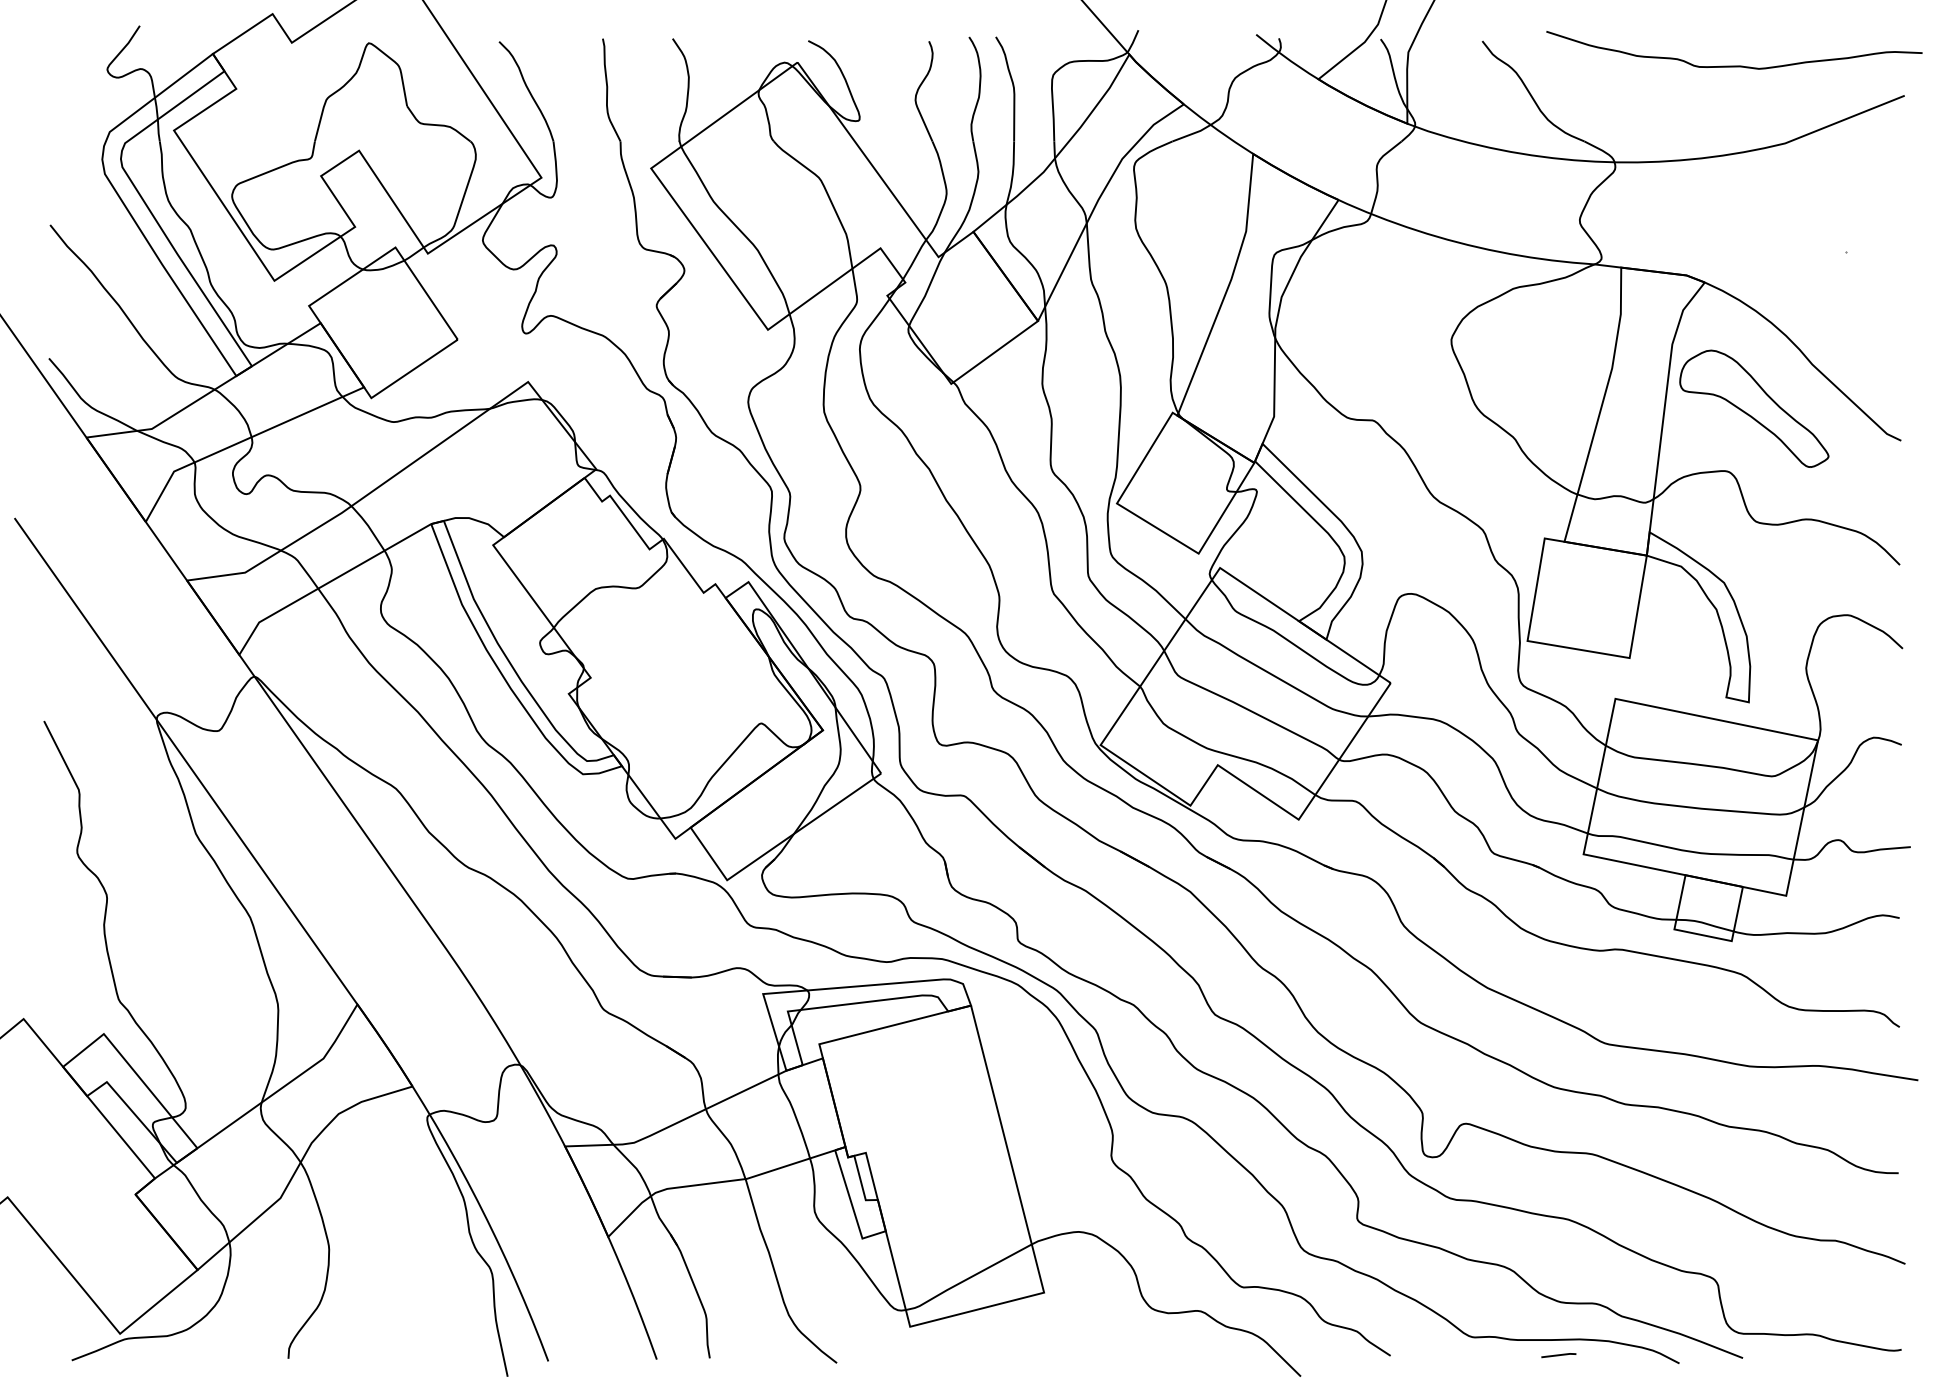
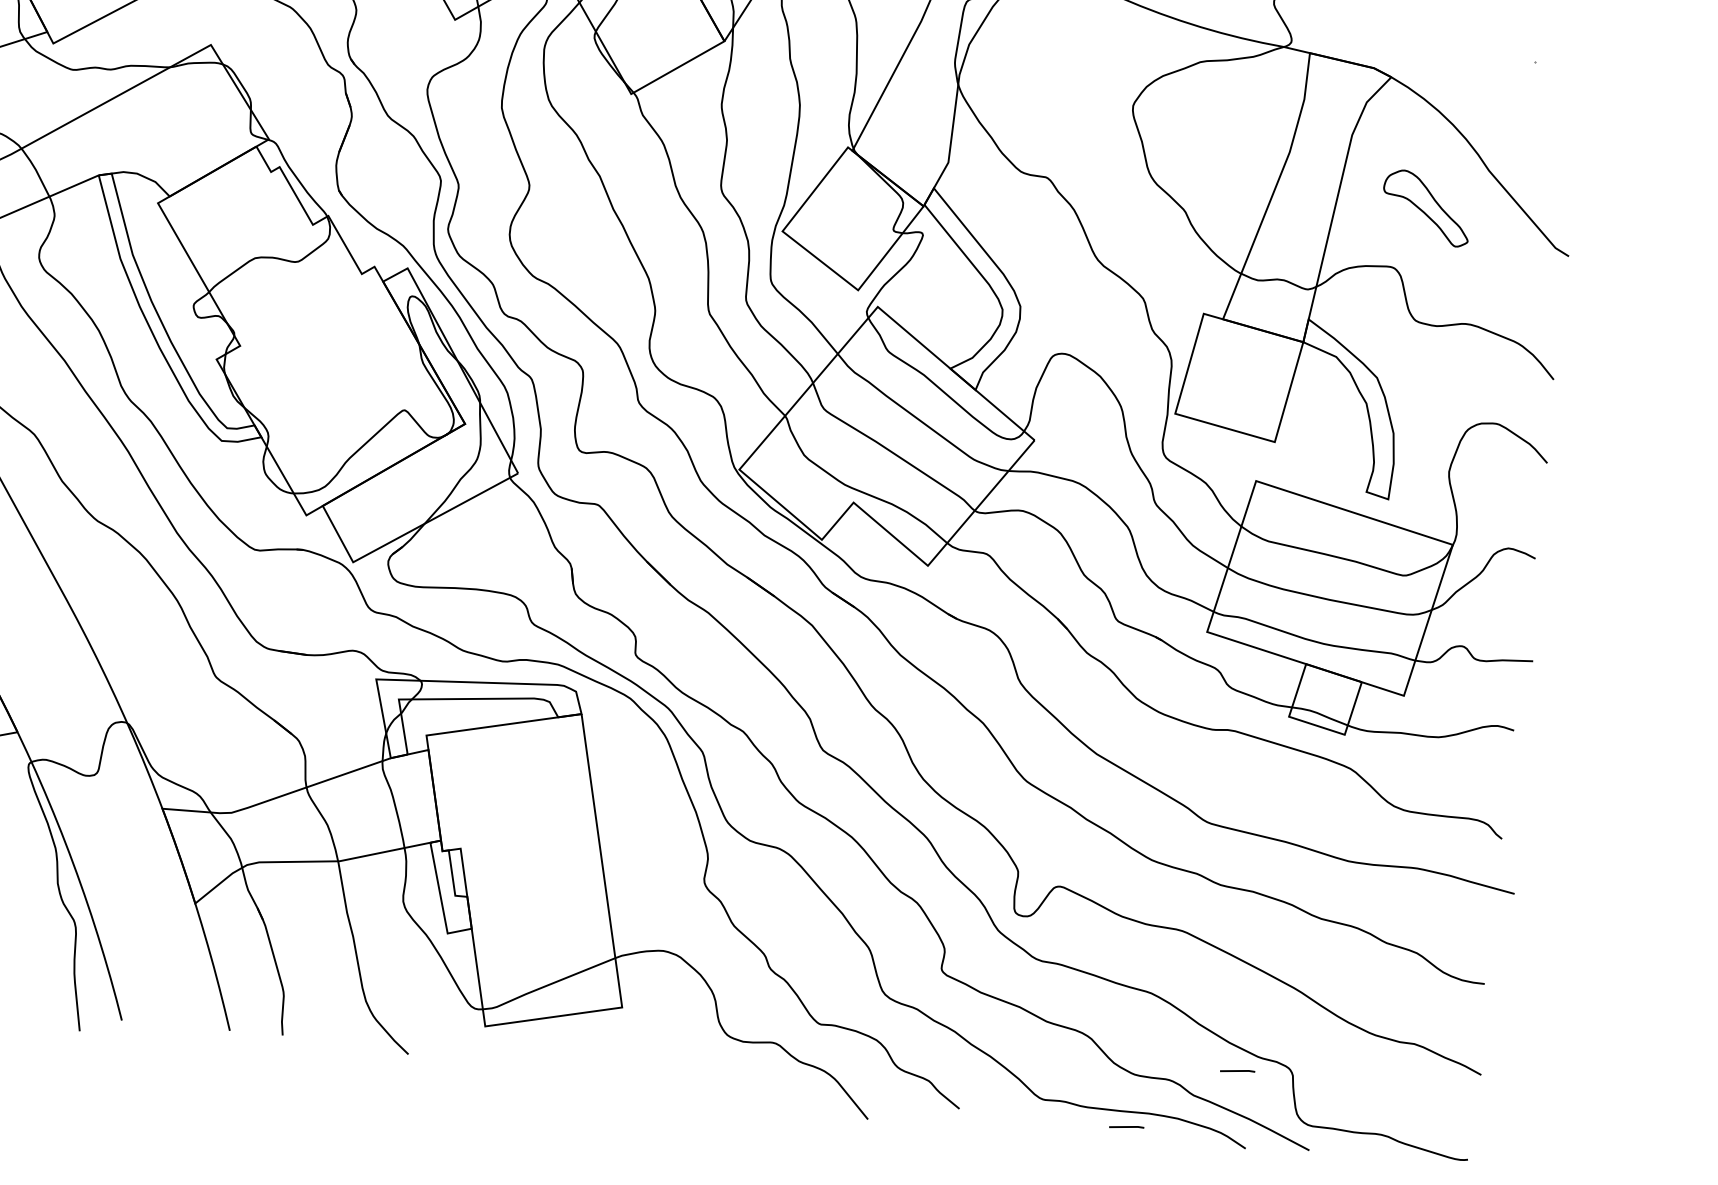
part: (1754, 408) -> (1426, 208), size x0.6
line: (1662, 1287) -> (1237, 1071), added

